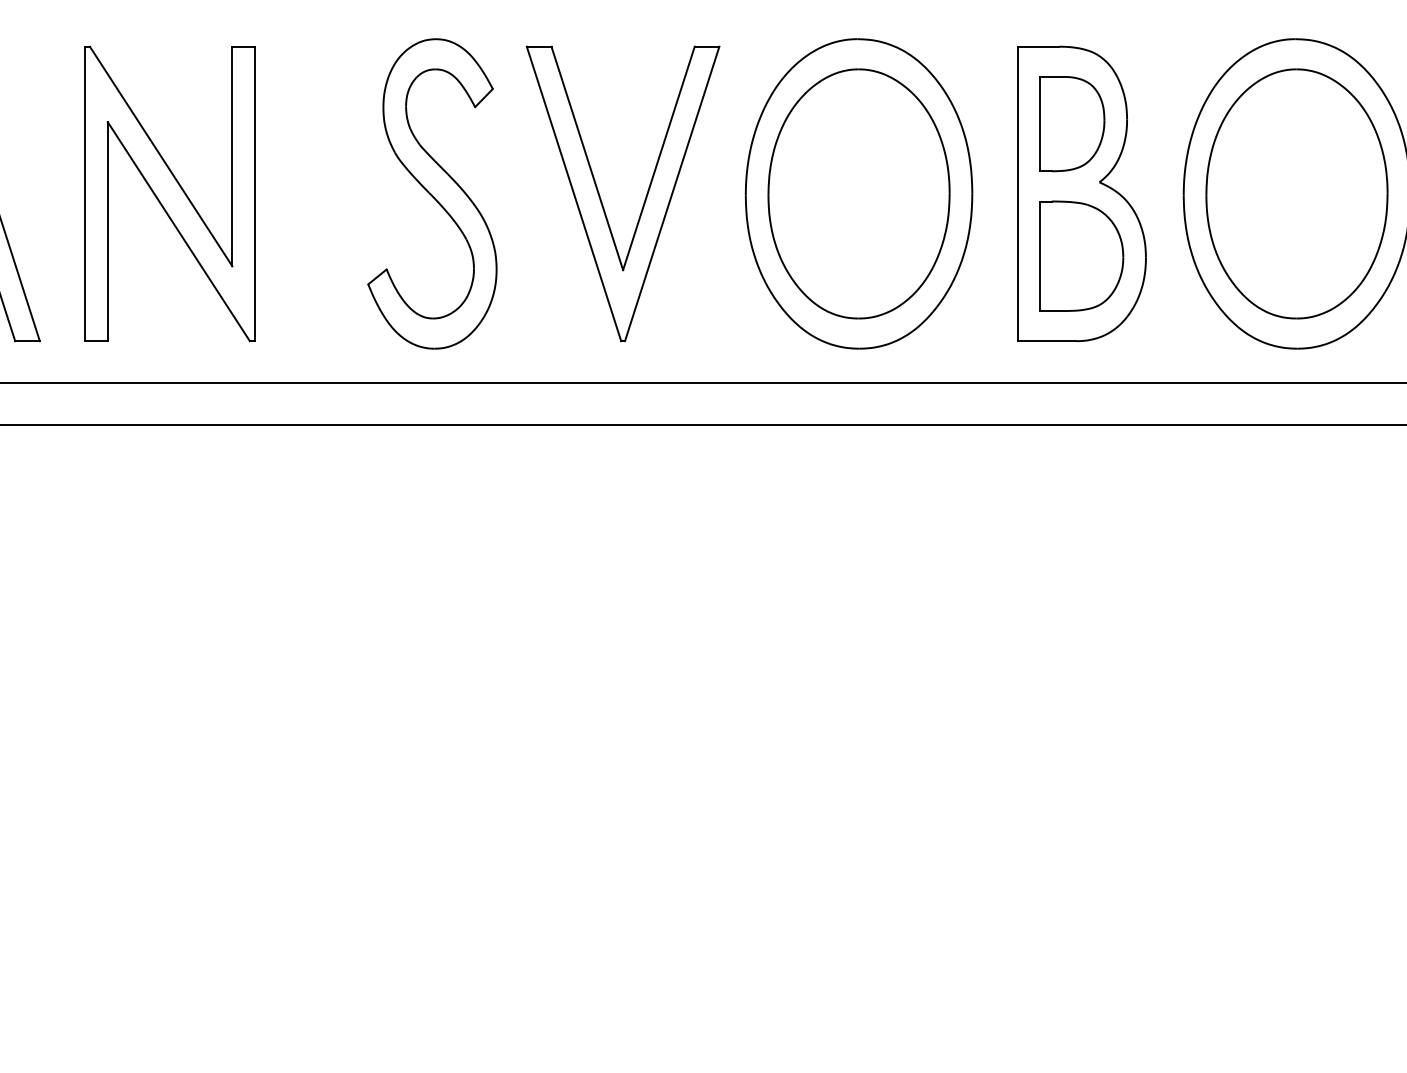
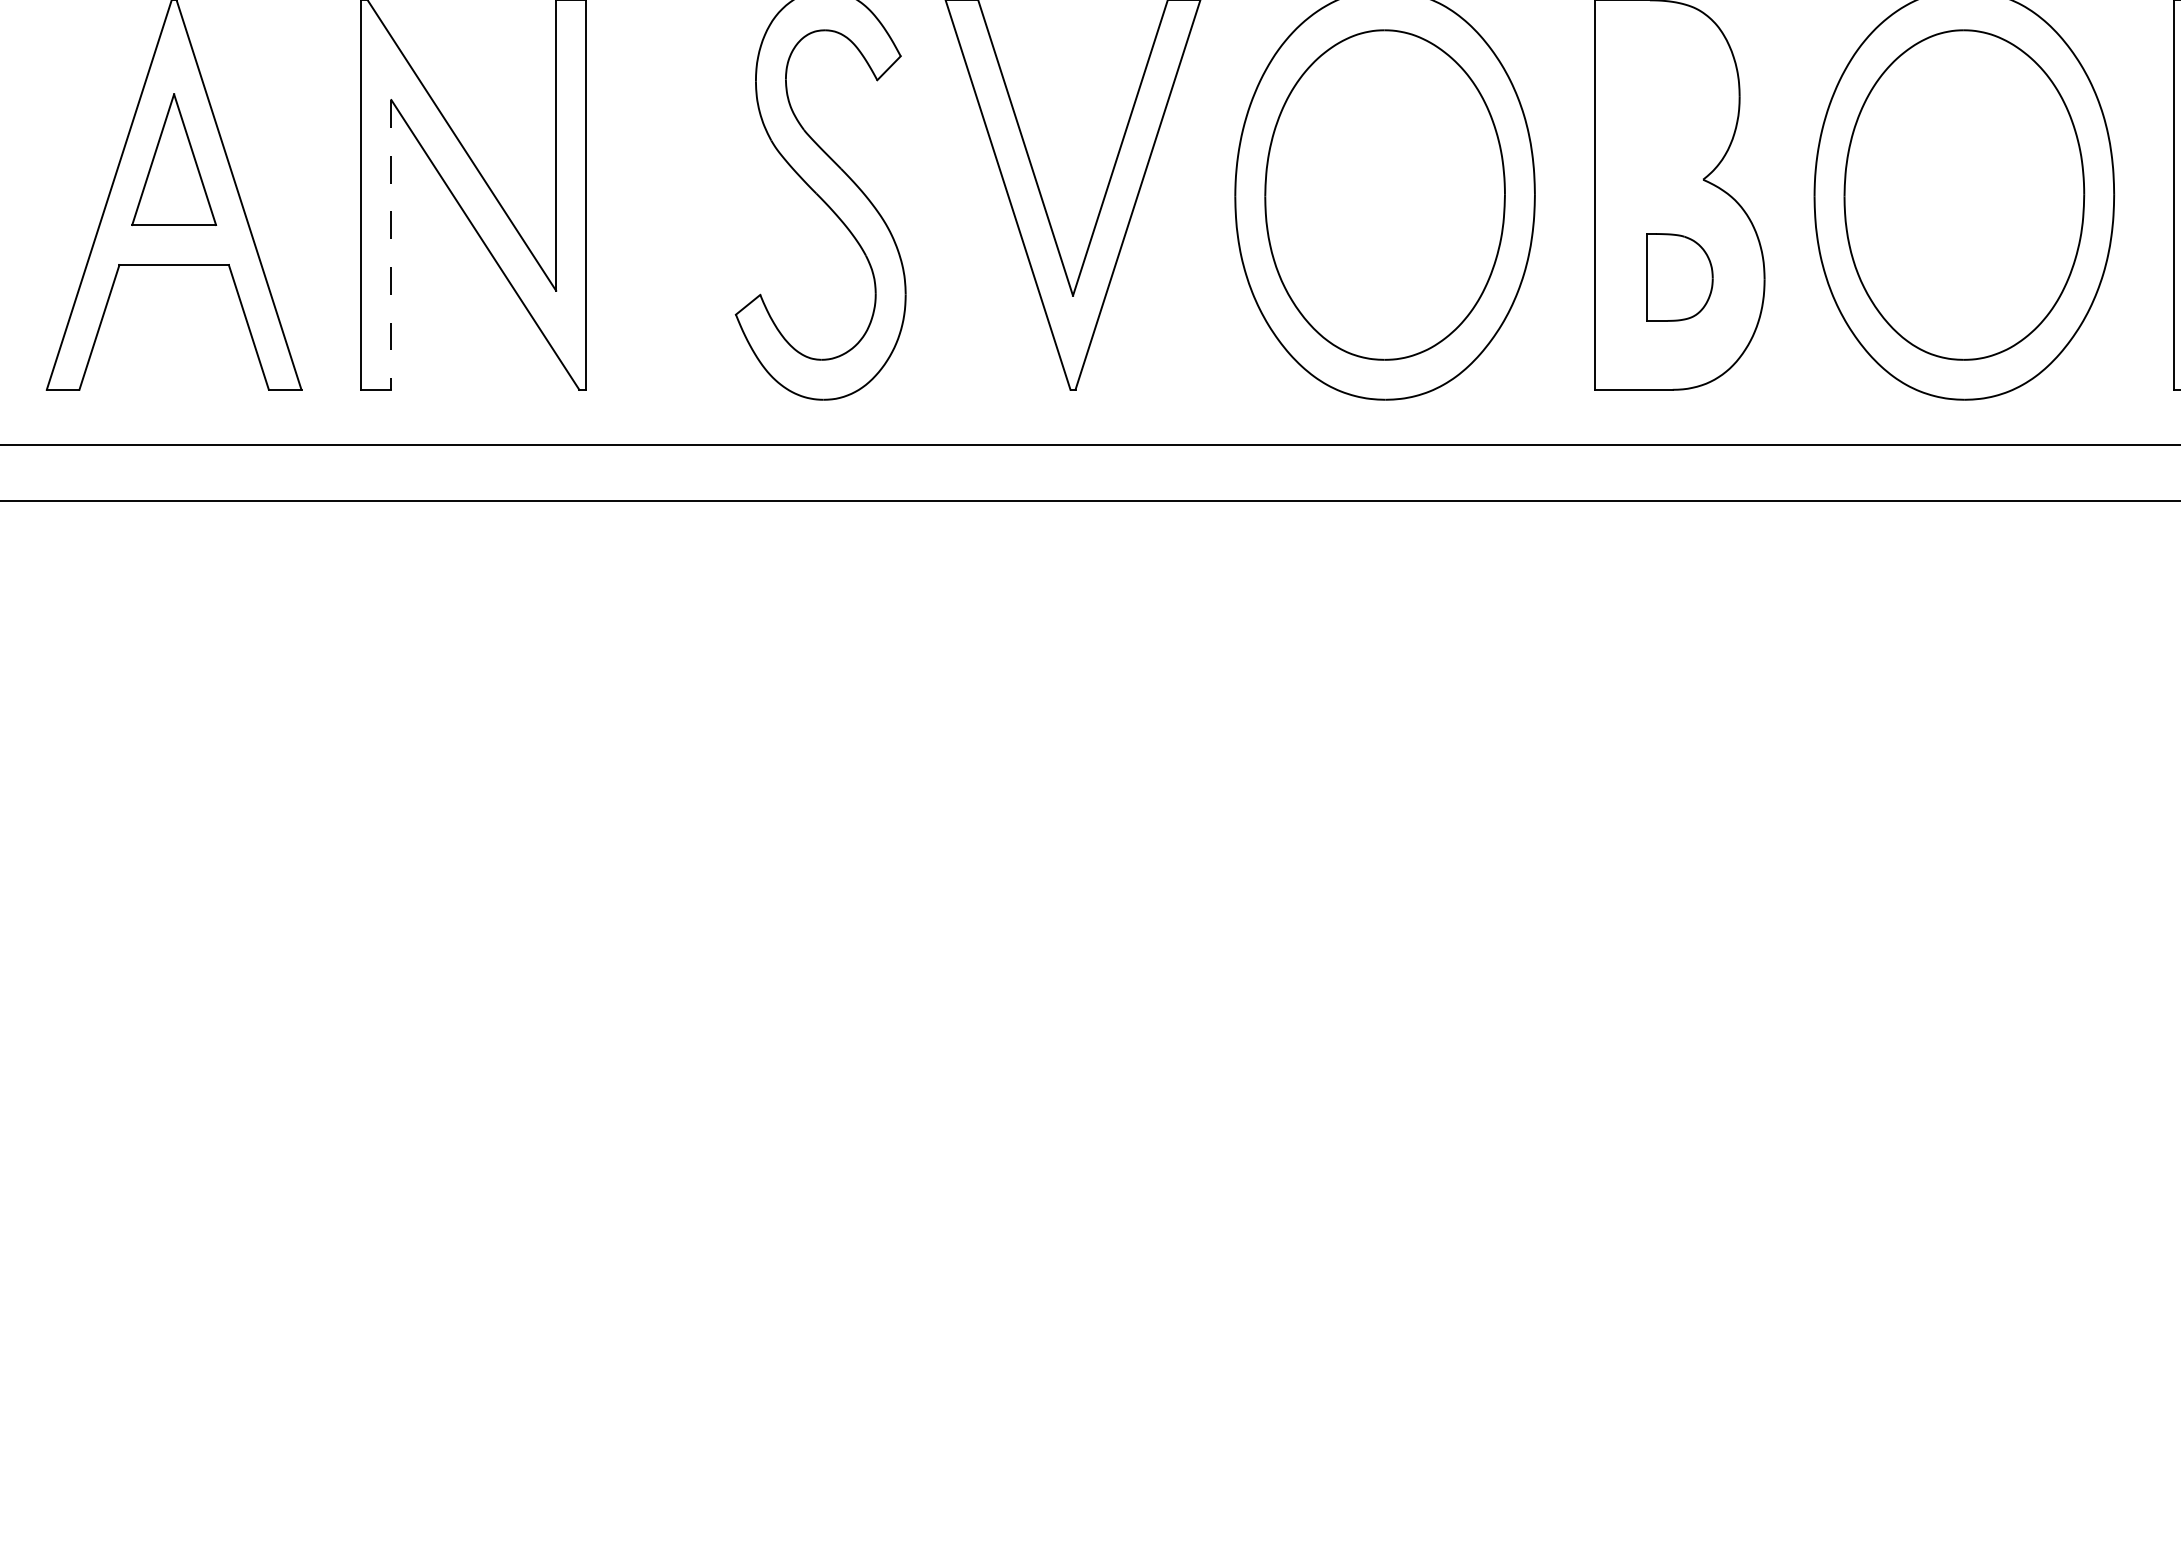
part: (1072, 123) -> (1667, 102), removed
line: (107, 231) -> (391, 244), solid -> dashed
part: (1081, 256) -> (1679, 277), size x0.6

